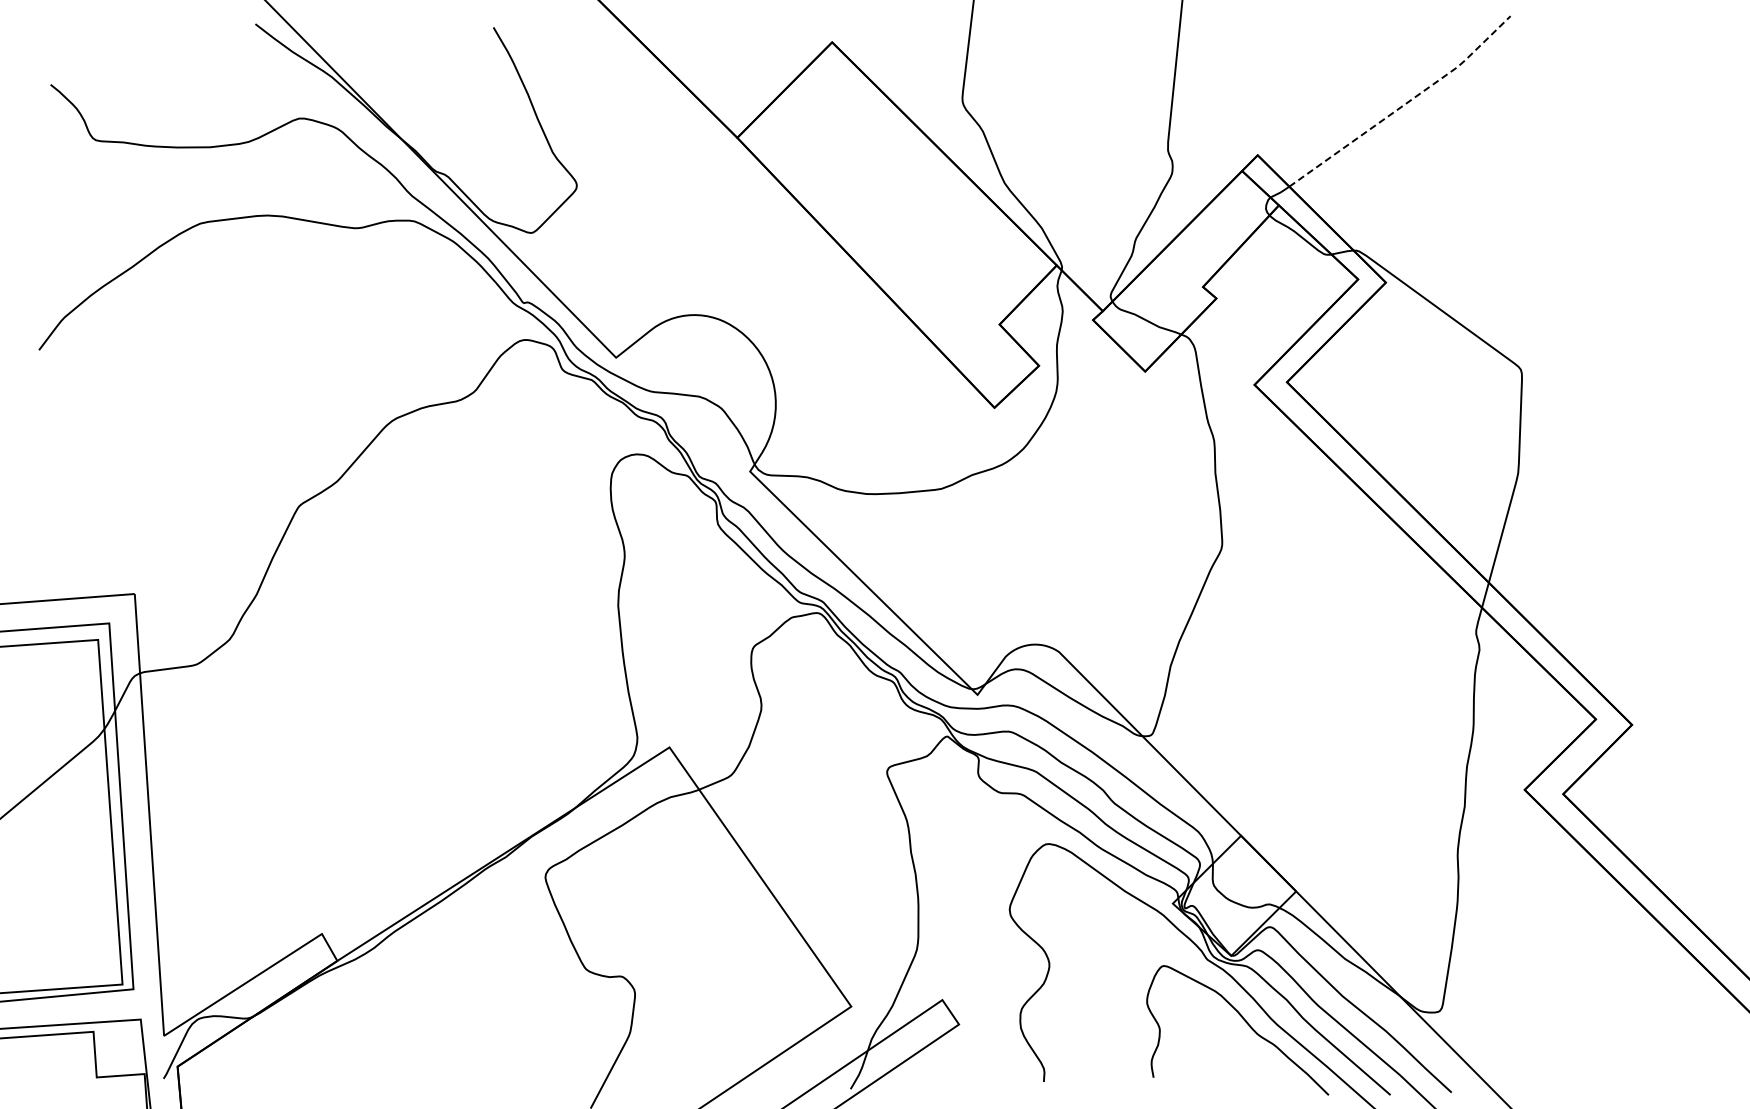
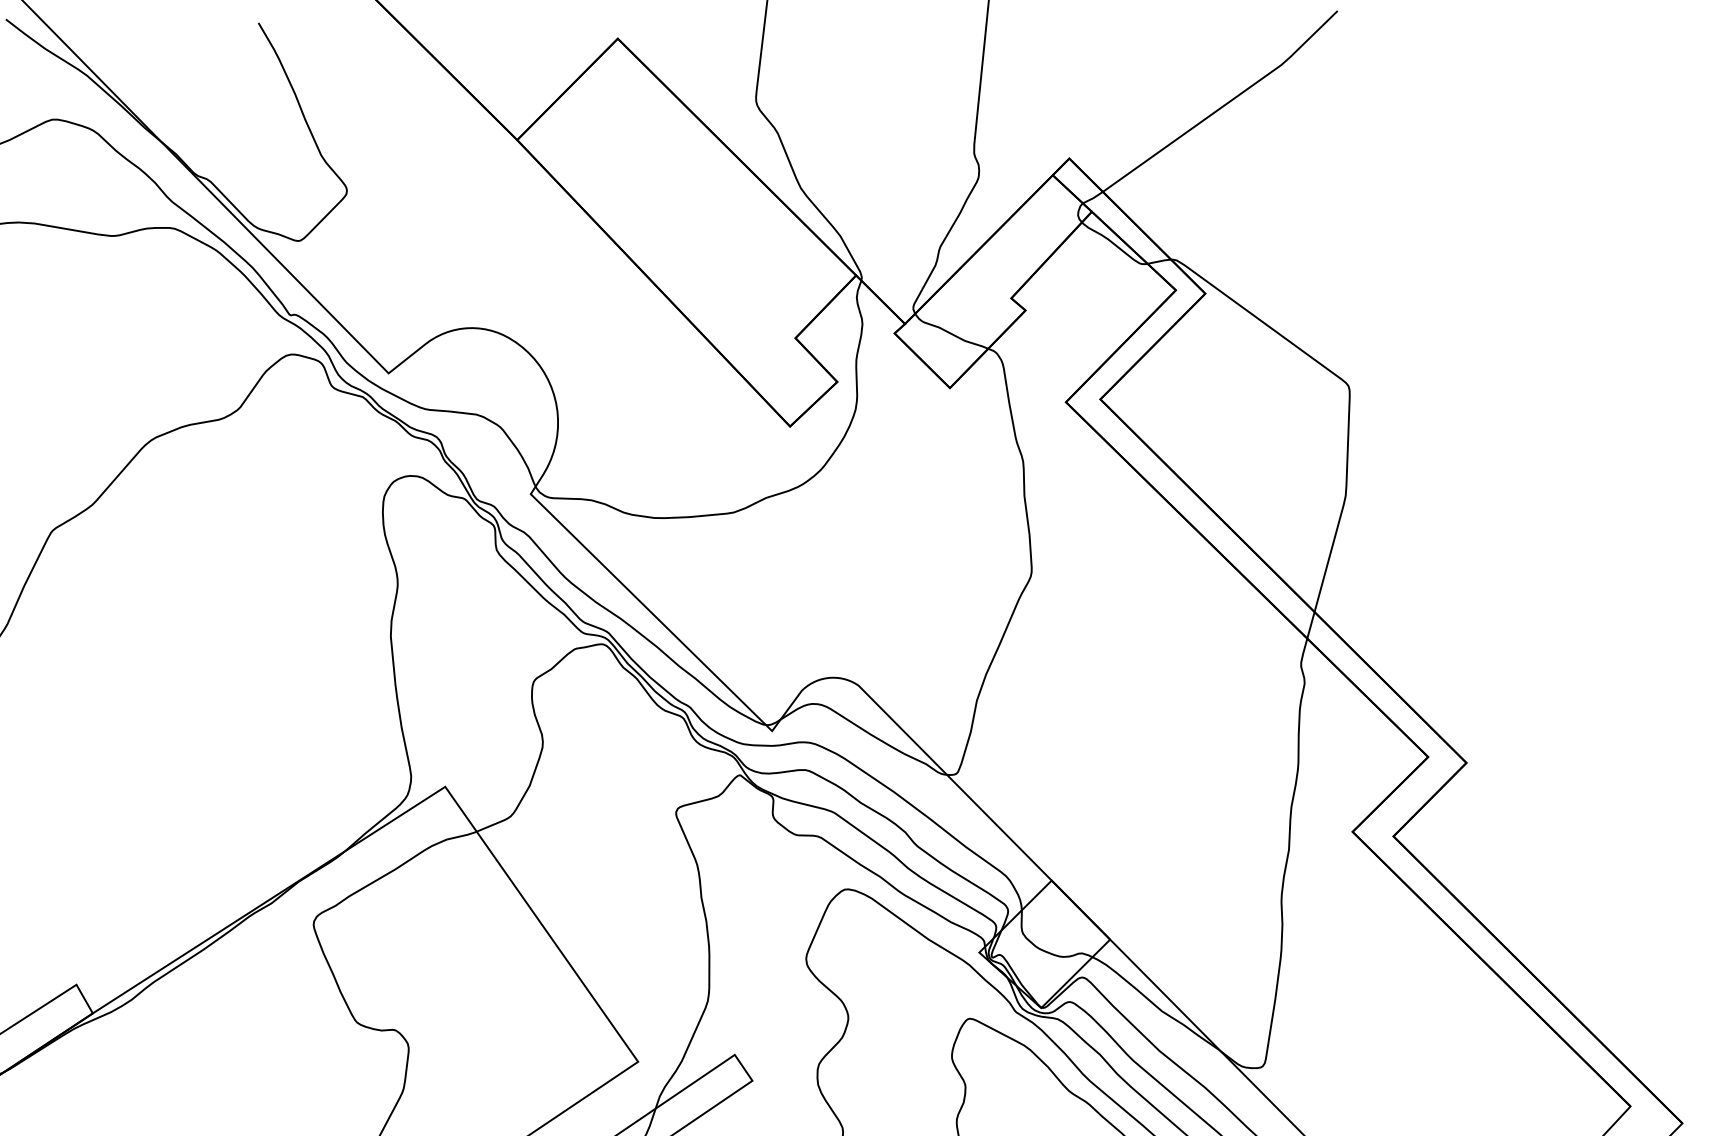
line: (1404, 104) -> (1225, 104), dashed -> solid

